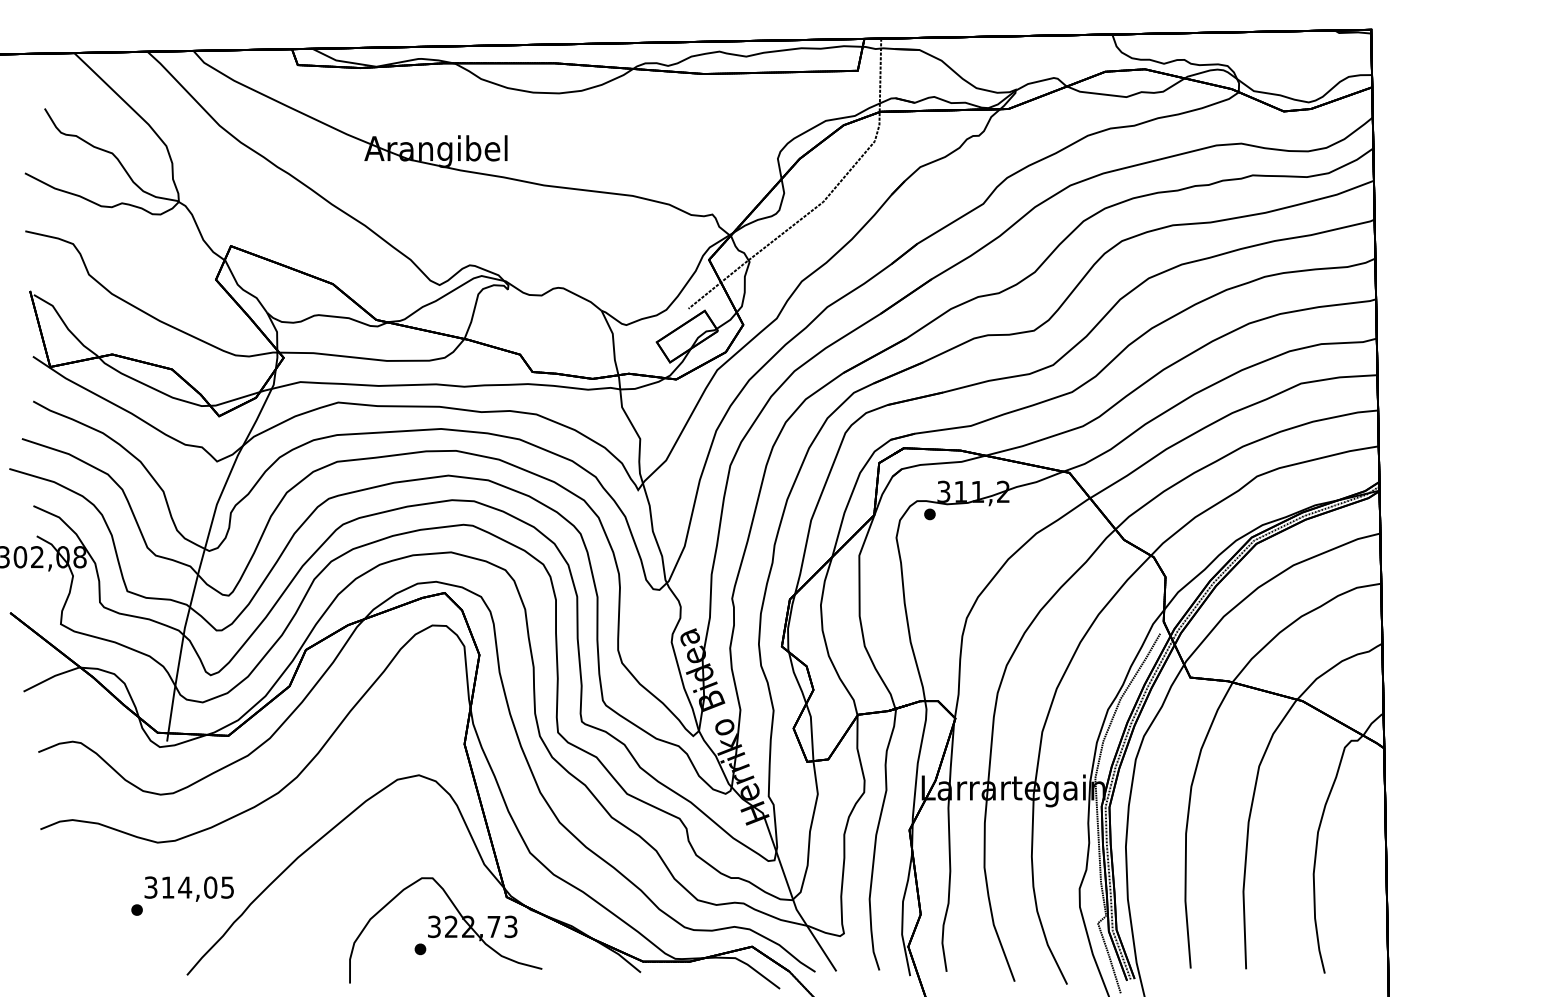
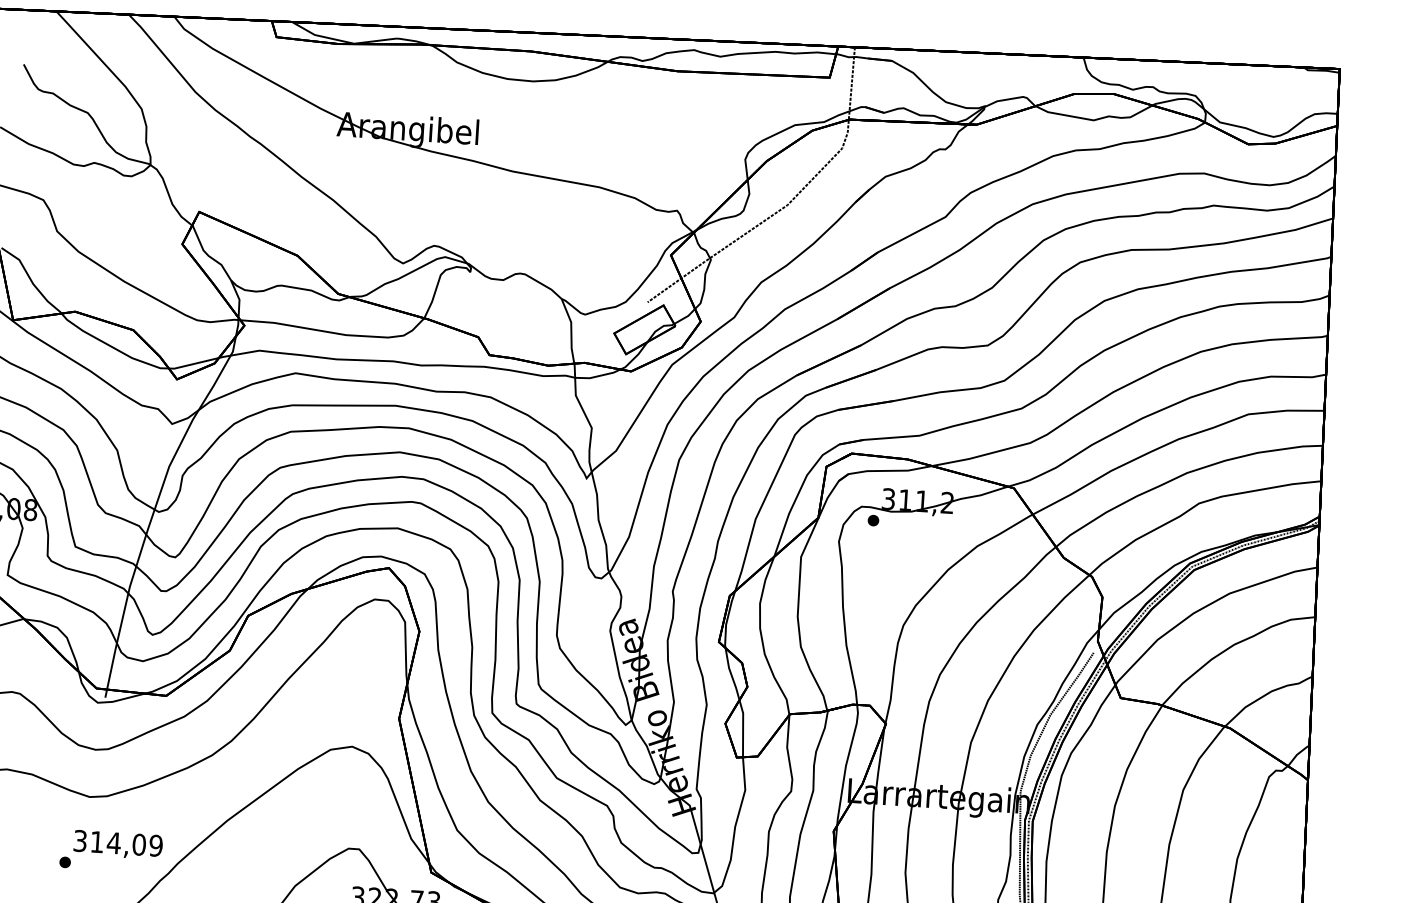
text: (227, 887) -> (155, 845), 314,05 -> 314,09

